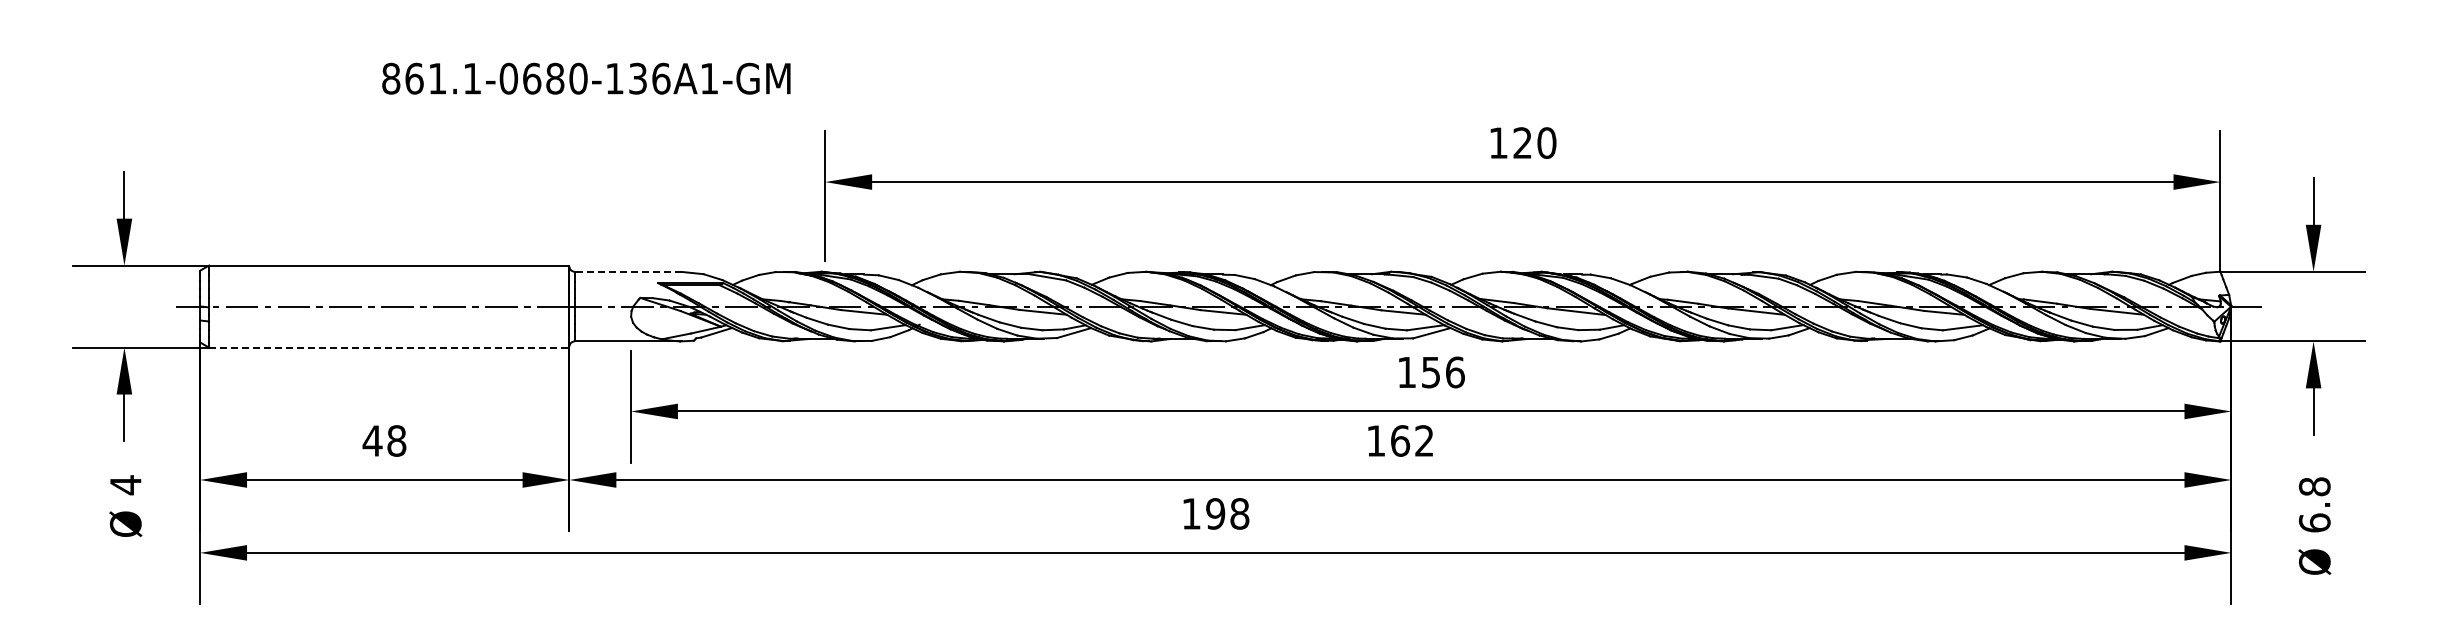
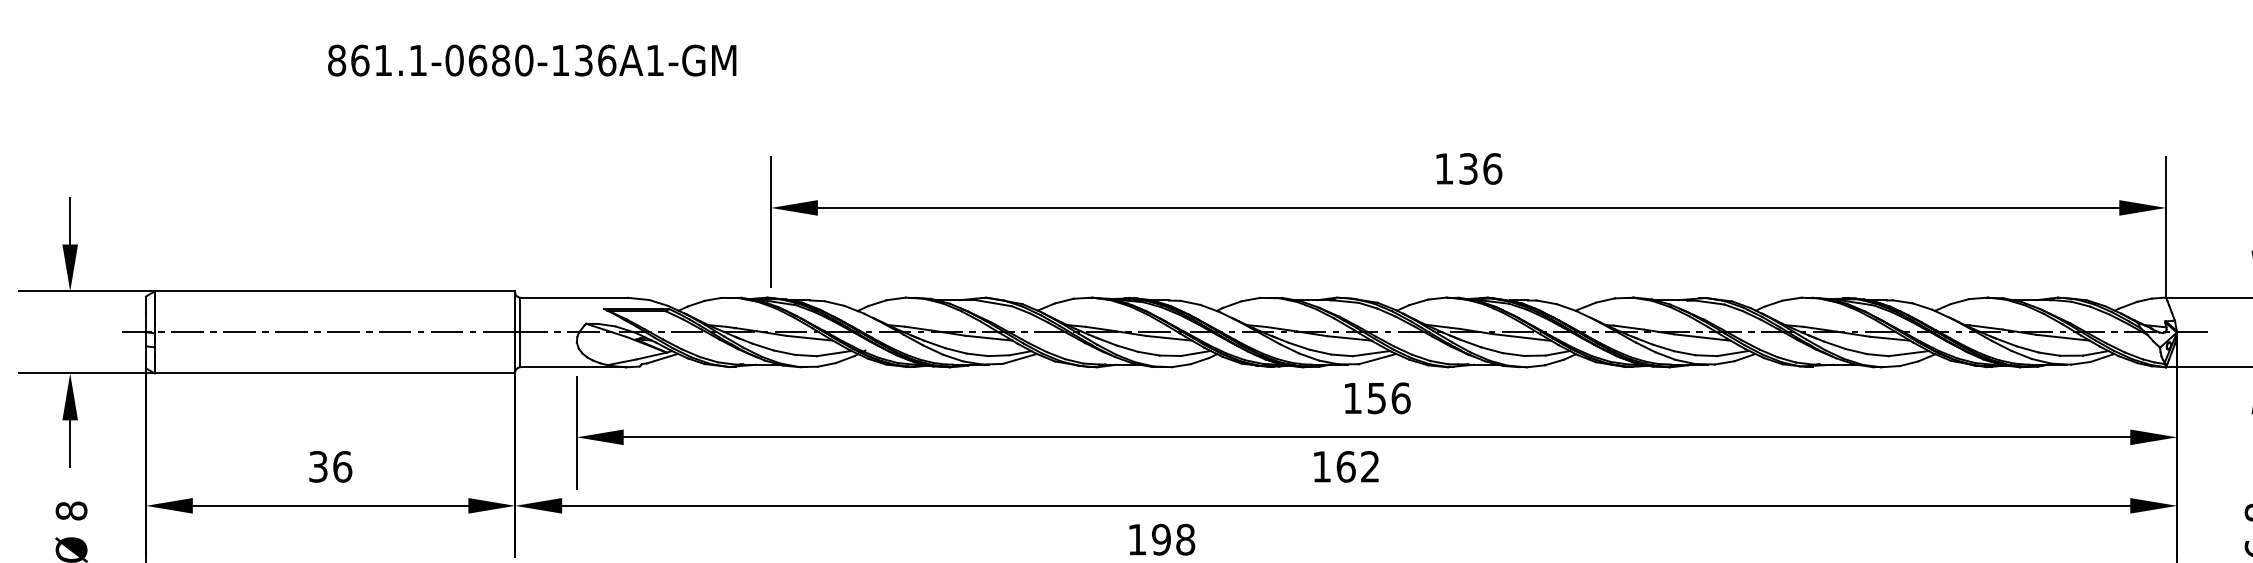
text: (586, 78) -> (532, 60), moved
text: (1534, 142) -> (1480, 168), 120 -> 136
line: (628, 271) -> (574, 297), dashed -> solid
line: (389, 347) -> (335, 373), dashed -> solid
text: (384, 440) -> (330, 466), 48 -> 36
text: (125, 485) -> (71, 511), 4 -> 8

